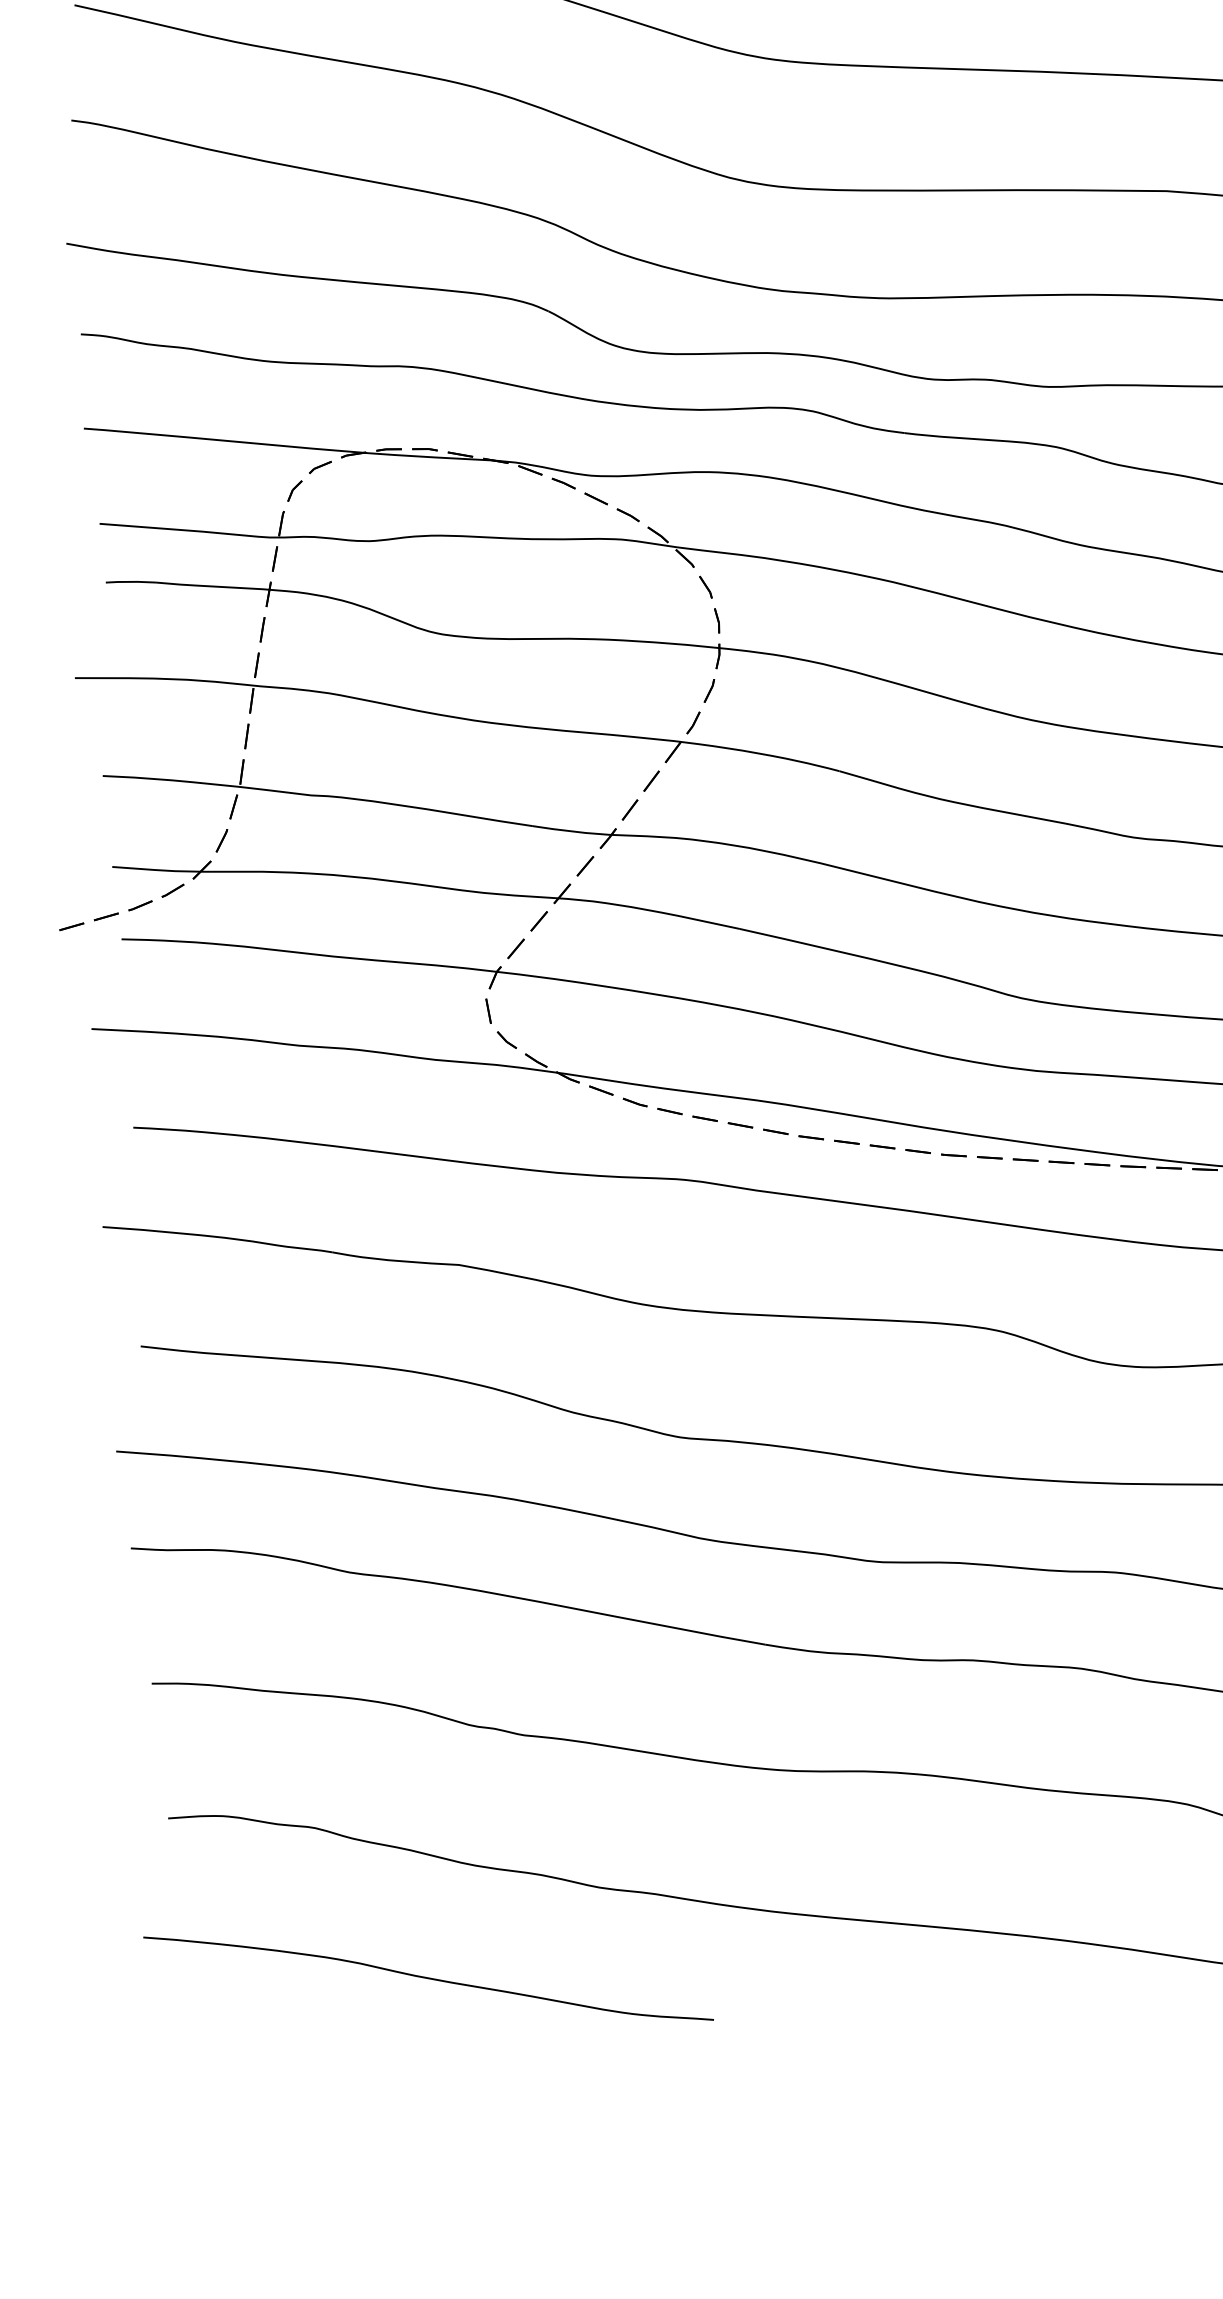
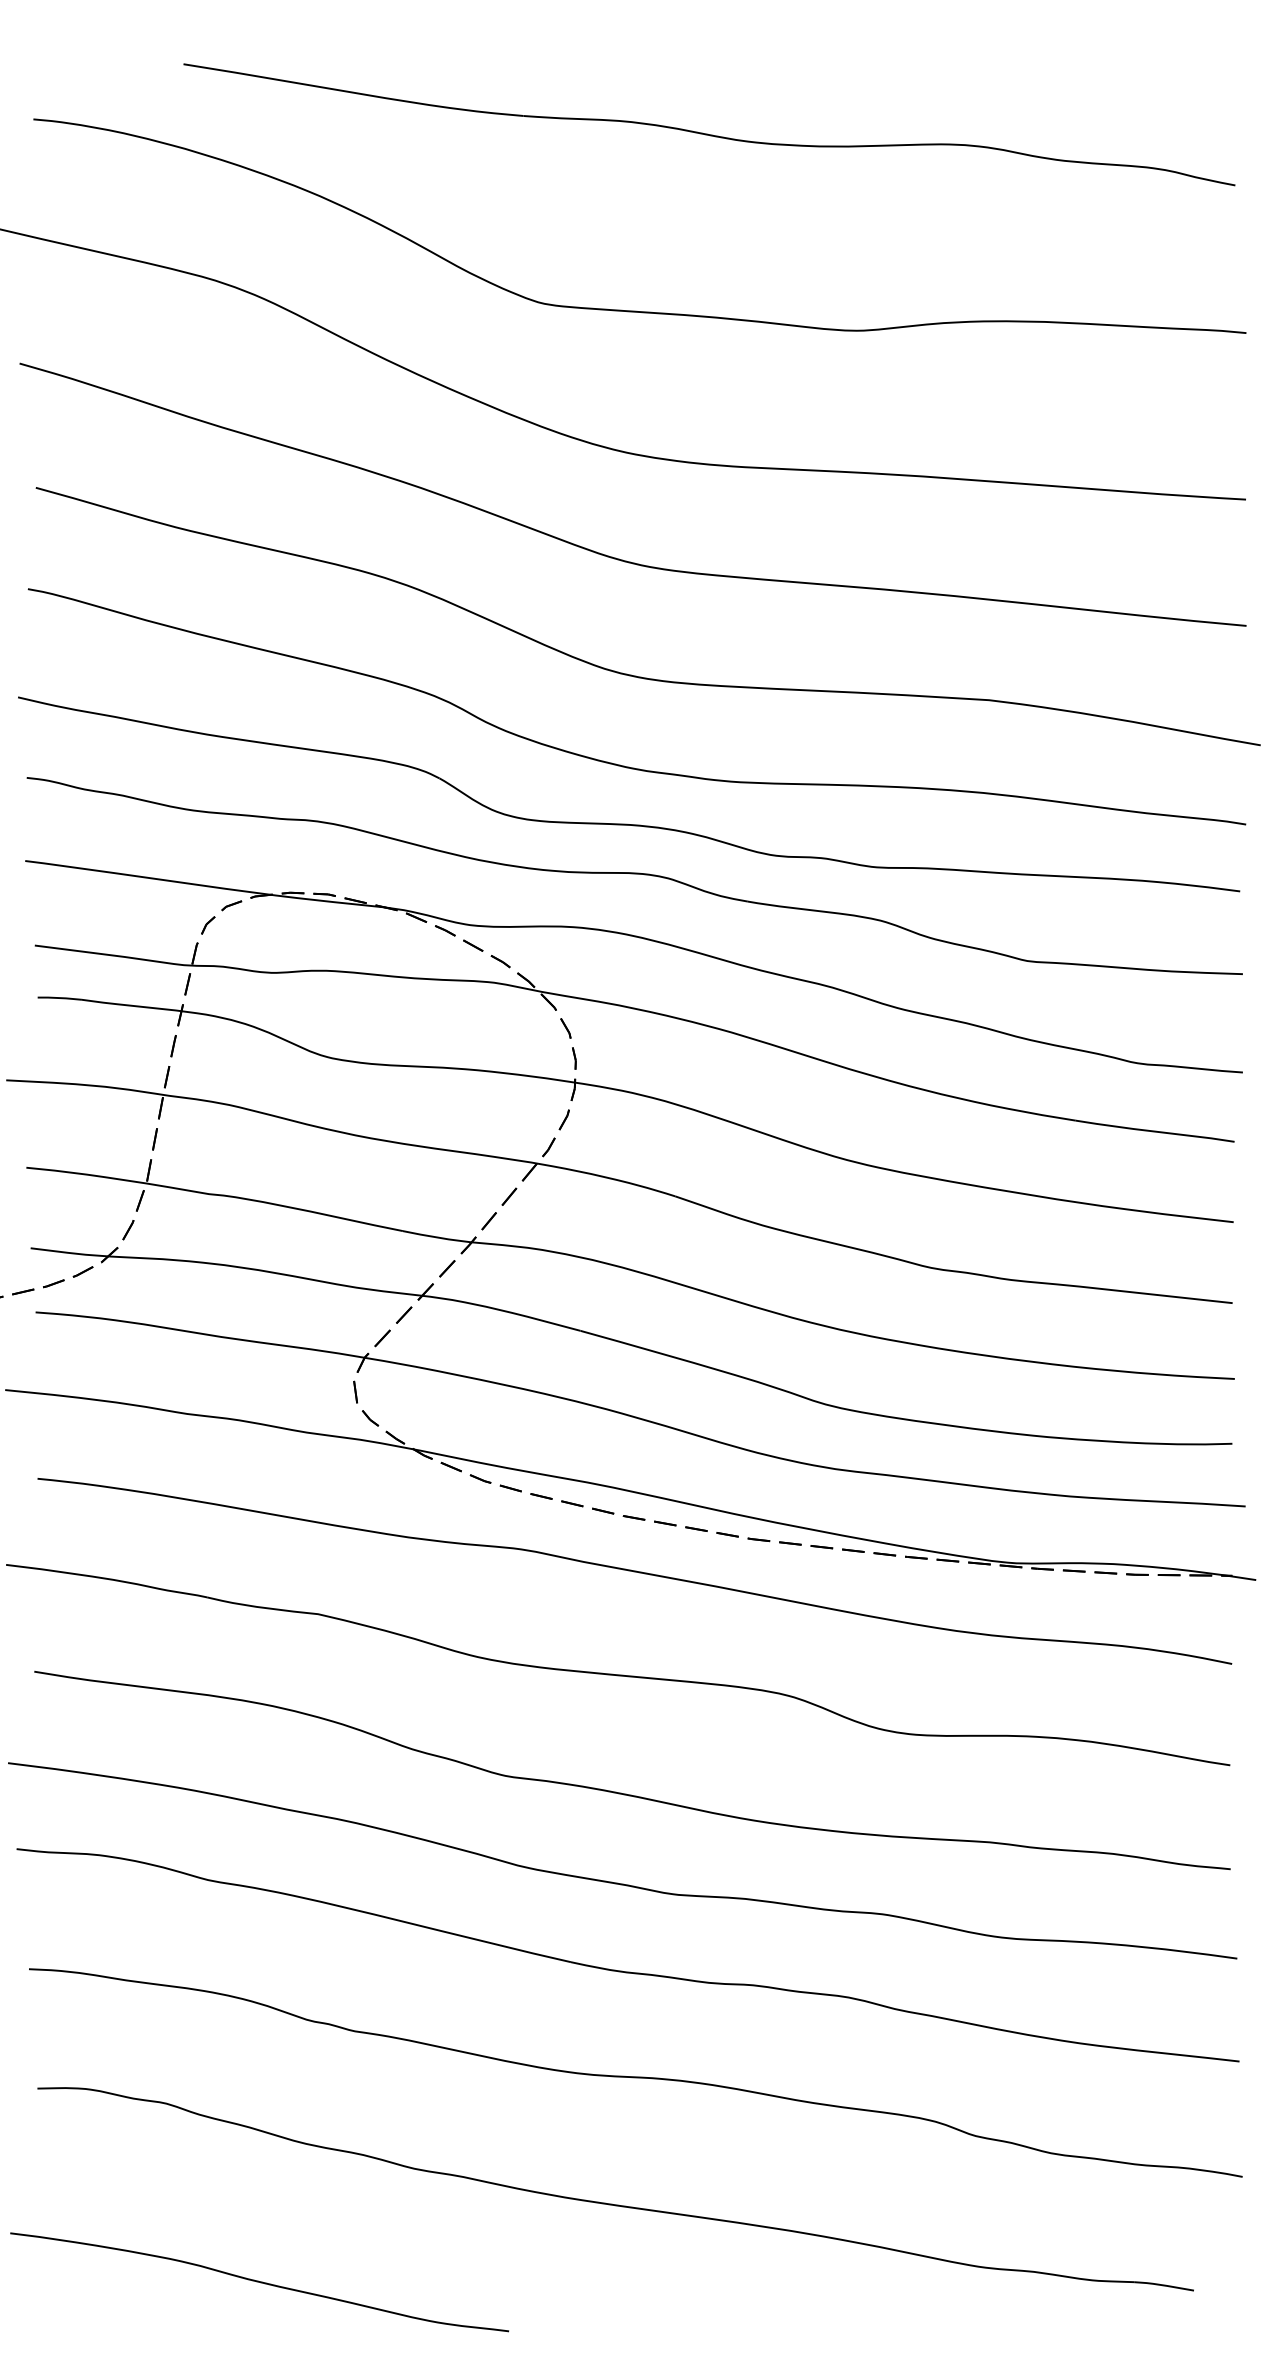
curve: (428, 1978) -> (259, 2282), moved

